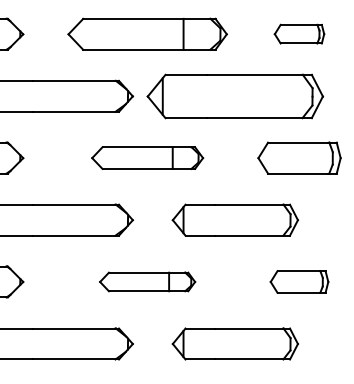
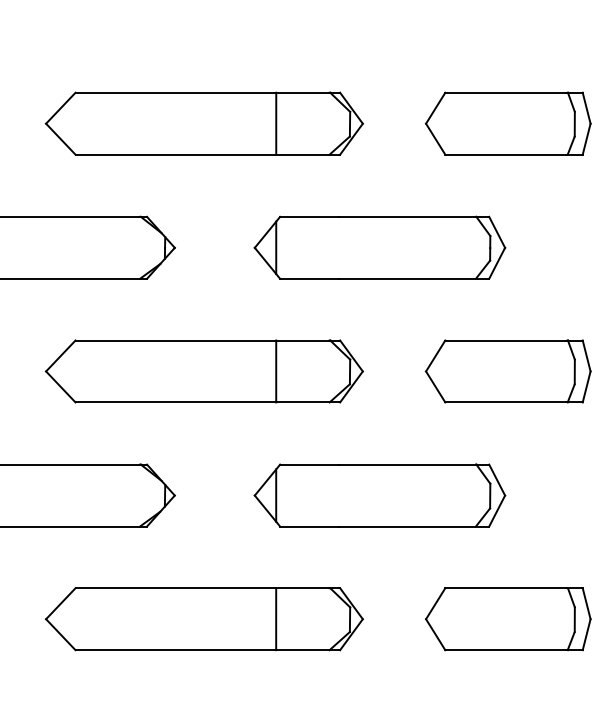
part: (299, 33) -> (508, 122), size x1.67
part: (235, 95) -> (380, 246), size x0.71
part: (147, 157) -> (204, 370), size x1.43
part: (147, 281) -> (204, 618), size x1.67
part: (299, 281) -> (508, 618), size x1.43

